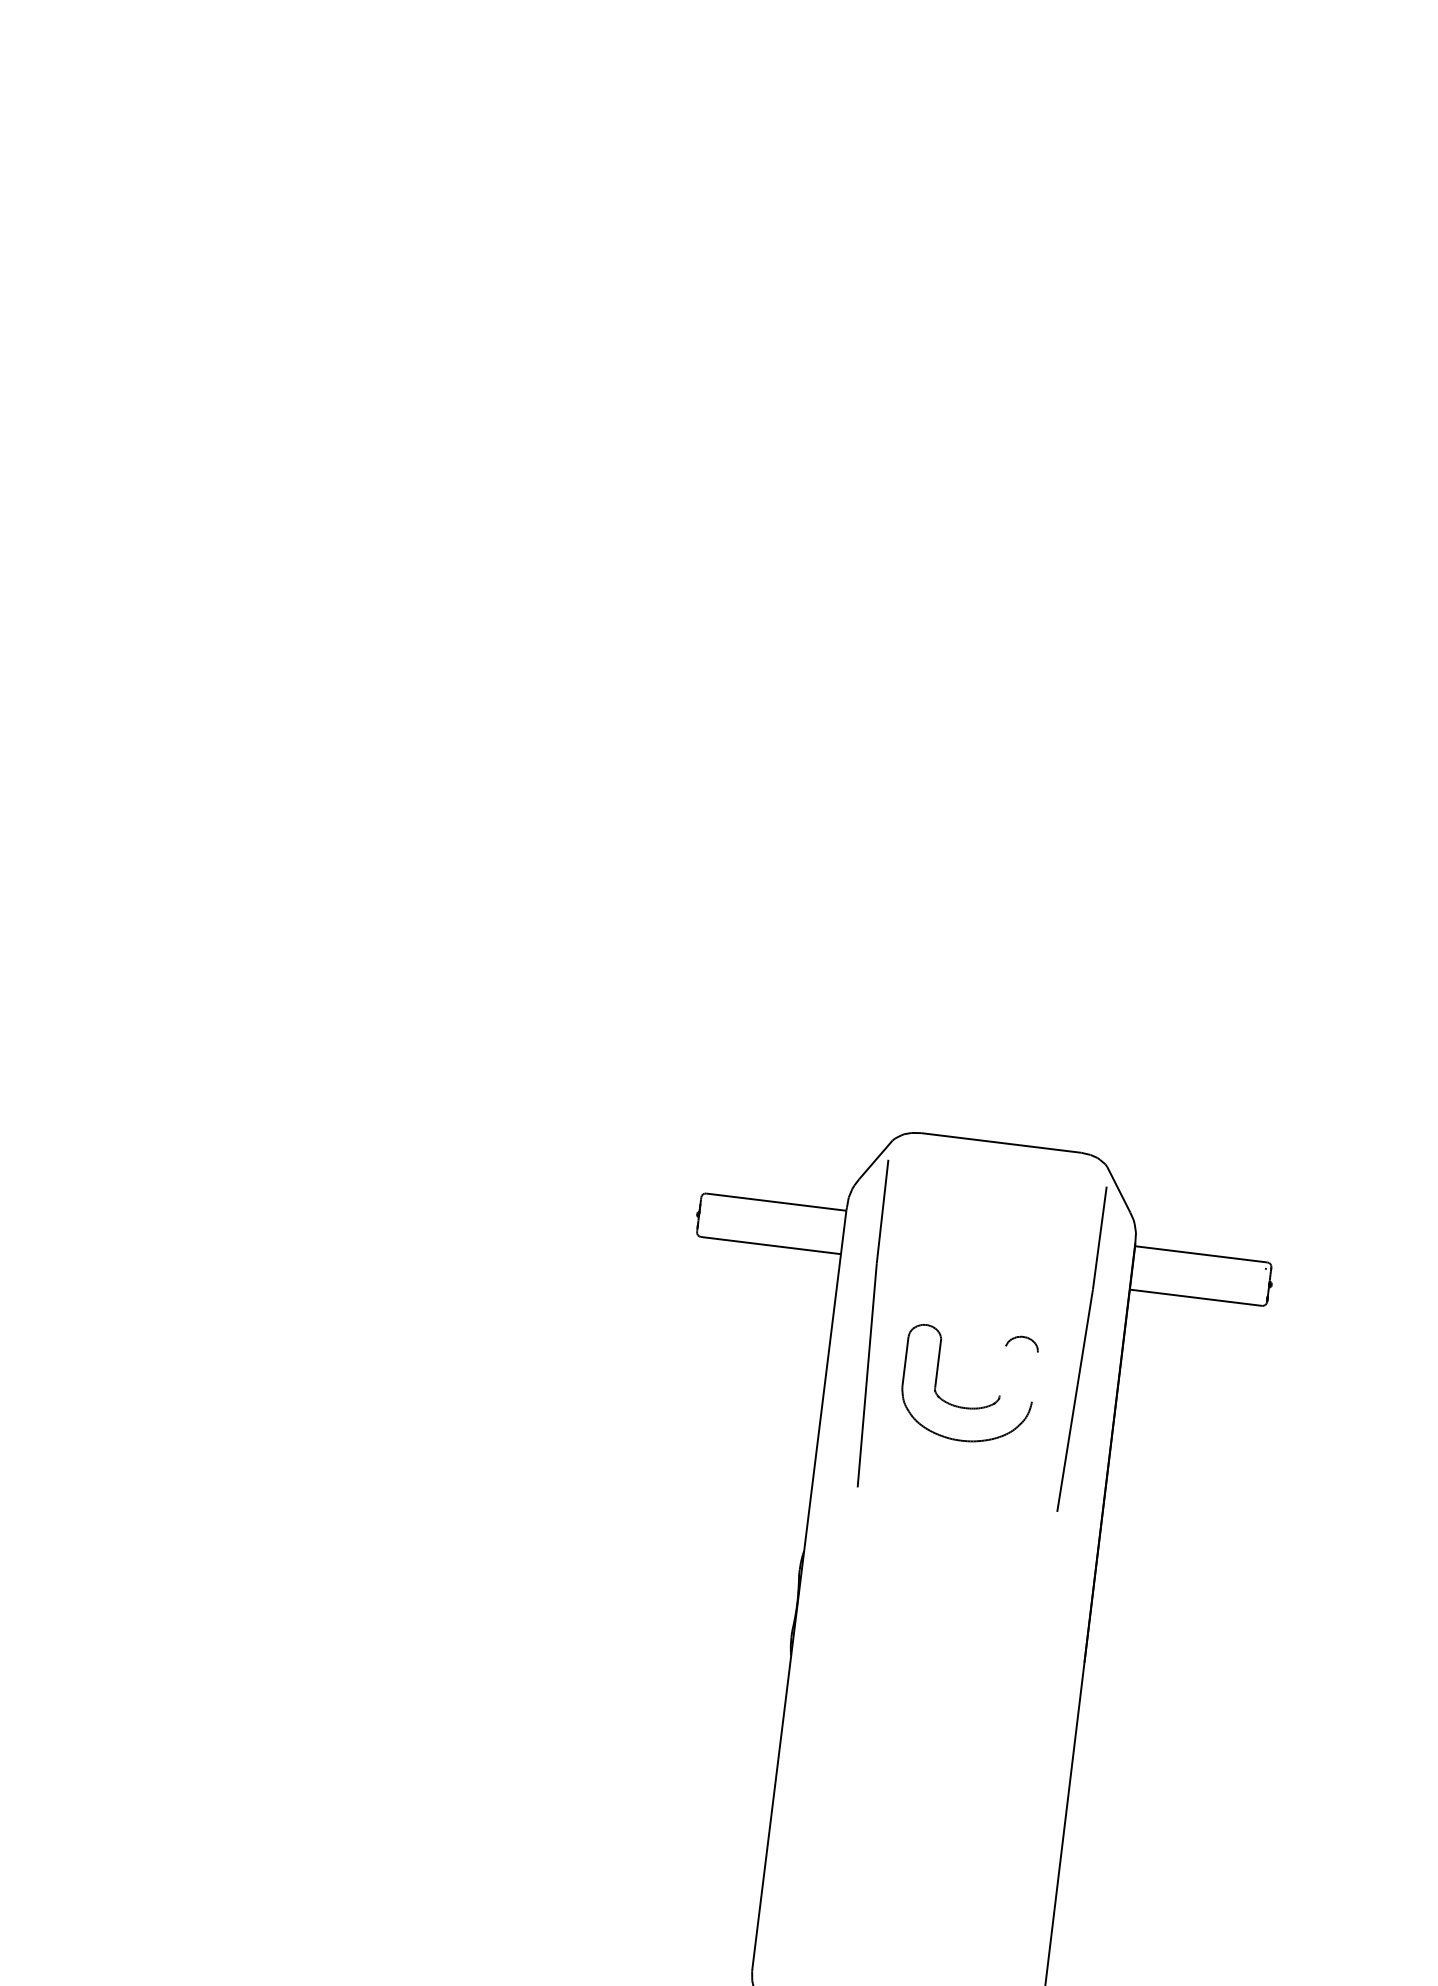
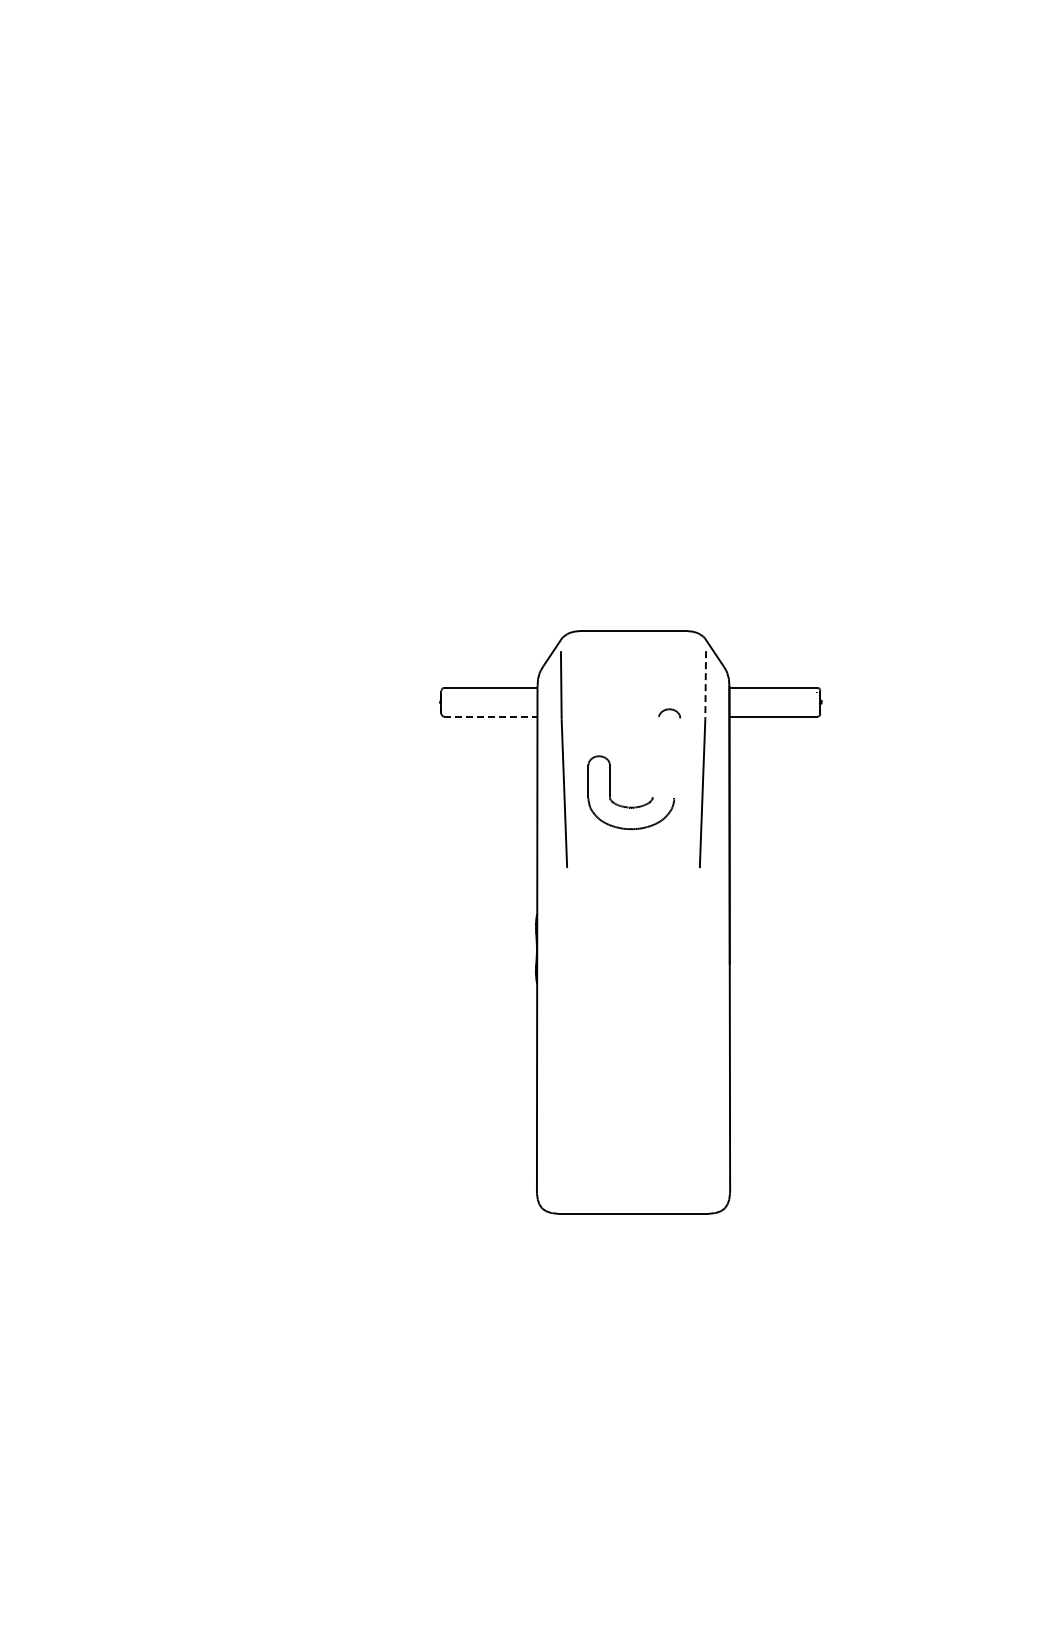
line: (1099, 1238) -> (705, 685), solid -> dashed
line: (770, 1245) -> (490, 716), solid -> dashed
part: (1022, 1343) -> (669, 713), moved

